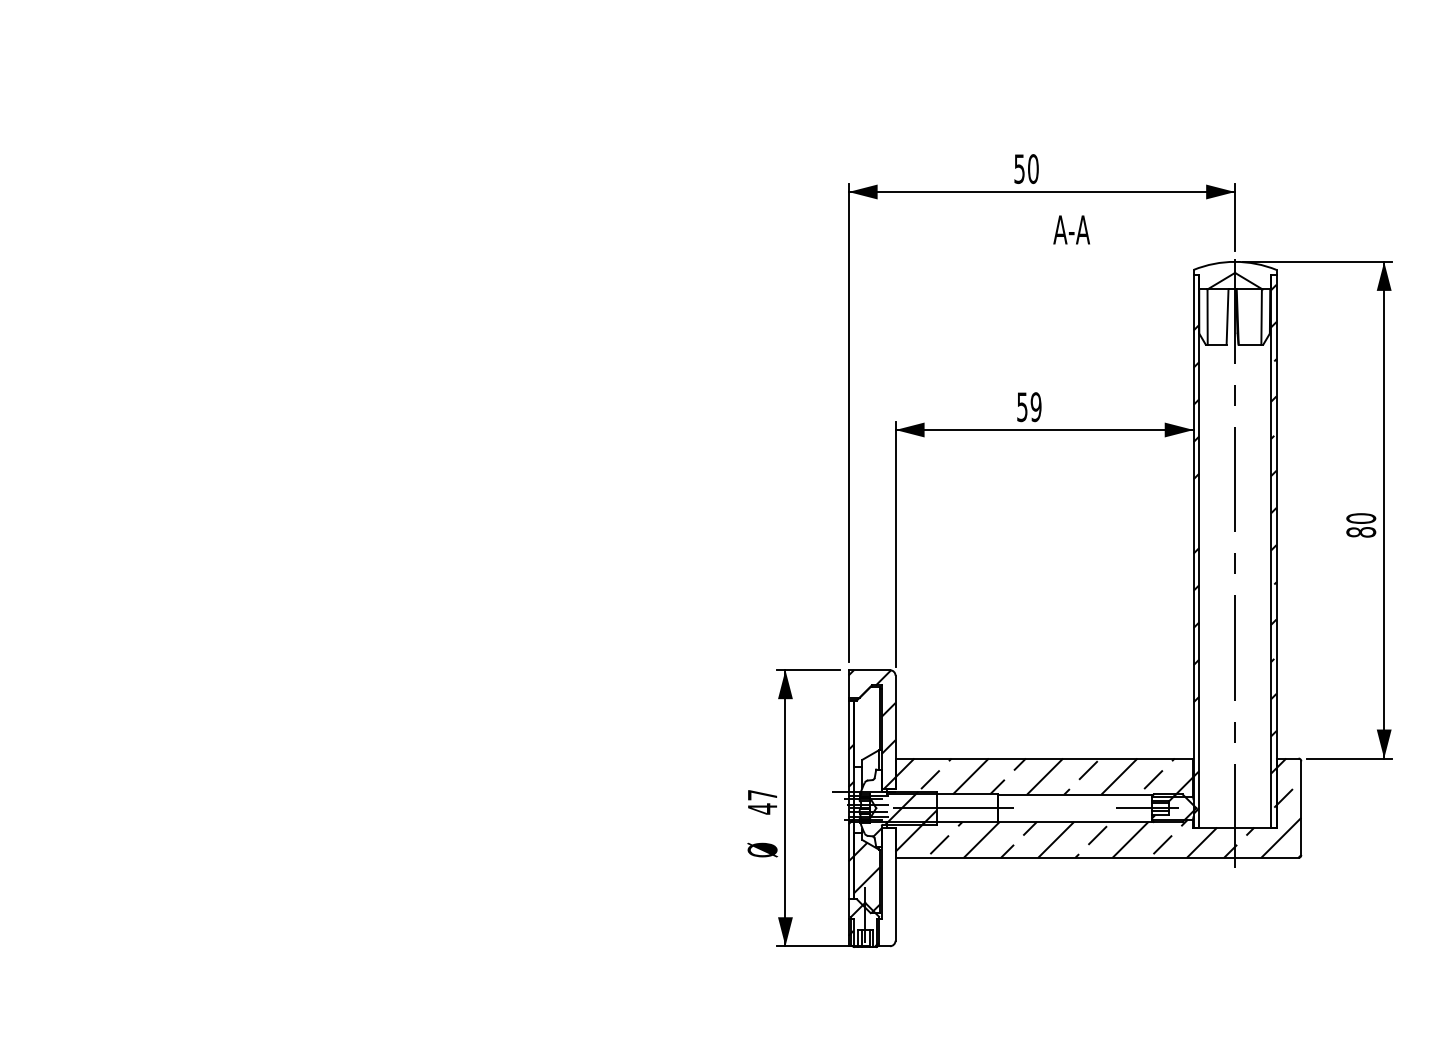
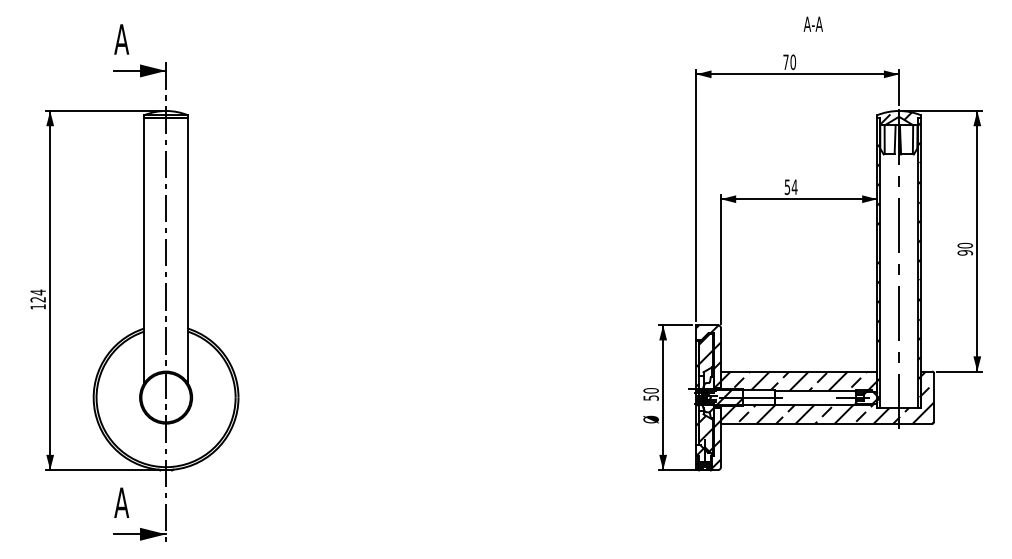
text: (1018, 169) -> (785, 62), 50 -> 70
text: (1070, 228) -> (812, 23), moved
hatch: (1228, 276) -> (895, 118), added
text: (1035, 405) -> (794, 186), 59 -> 54
text: (1361, 531) -> (965, 252), 80 -> 90
hatch: (866, 714) -> (705, 348), added
text: (761, 802) -> (650, 394), 47 -> 50
hatch: (885, 886) -> (715, 438), added

